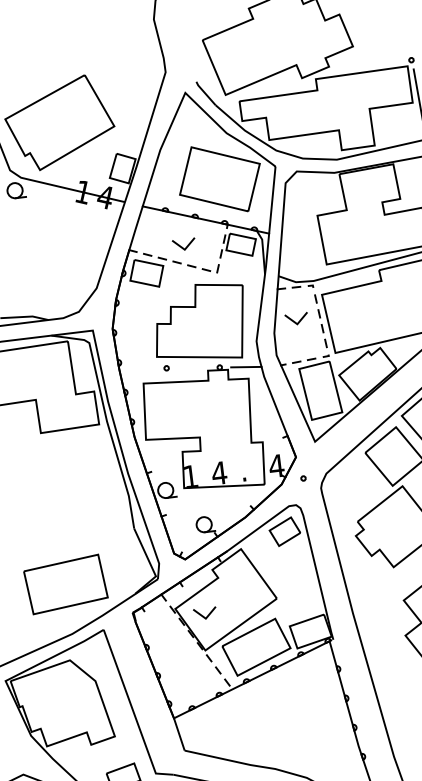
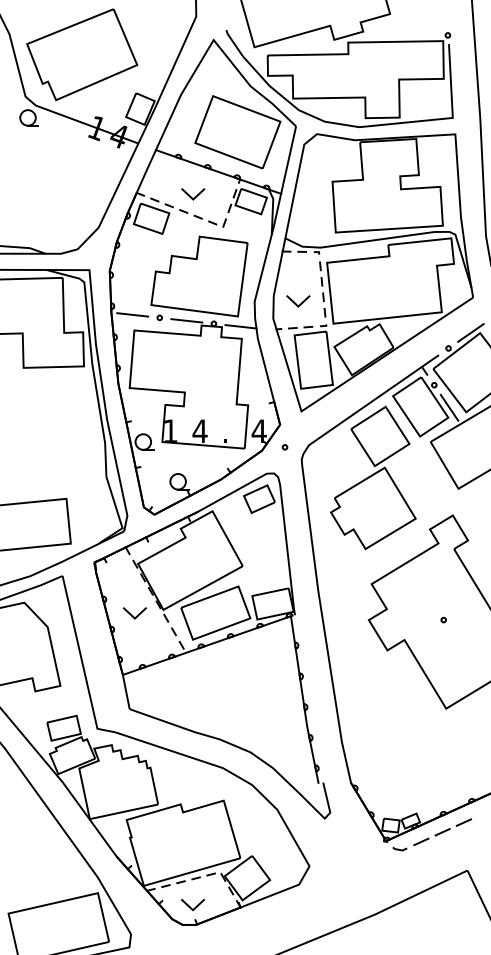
line: (295, 321) -> (296, 303), moved
line: (192, 367) -> (186, 320), added
line: (139, 368) -> (132, 314), added
line: (203, 615) -> (132, 614), moved

